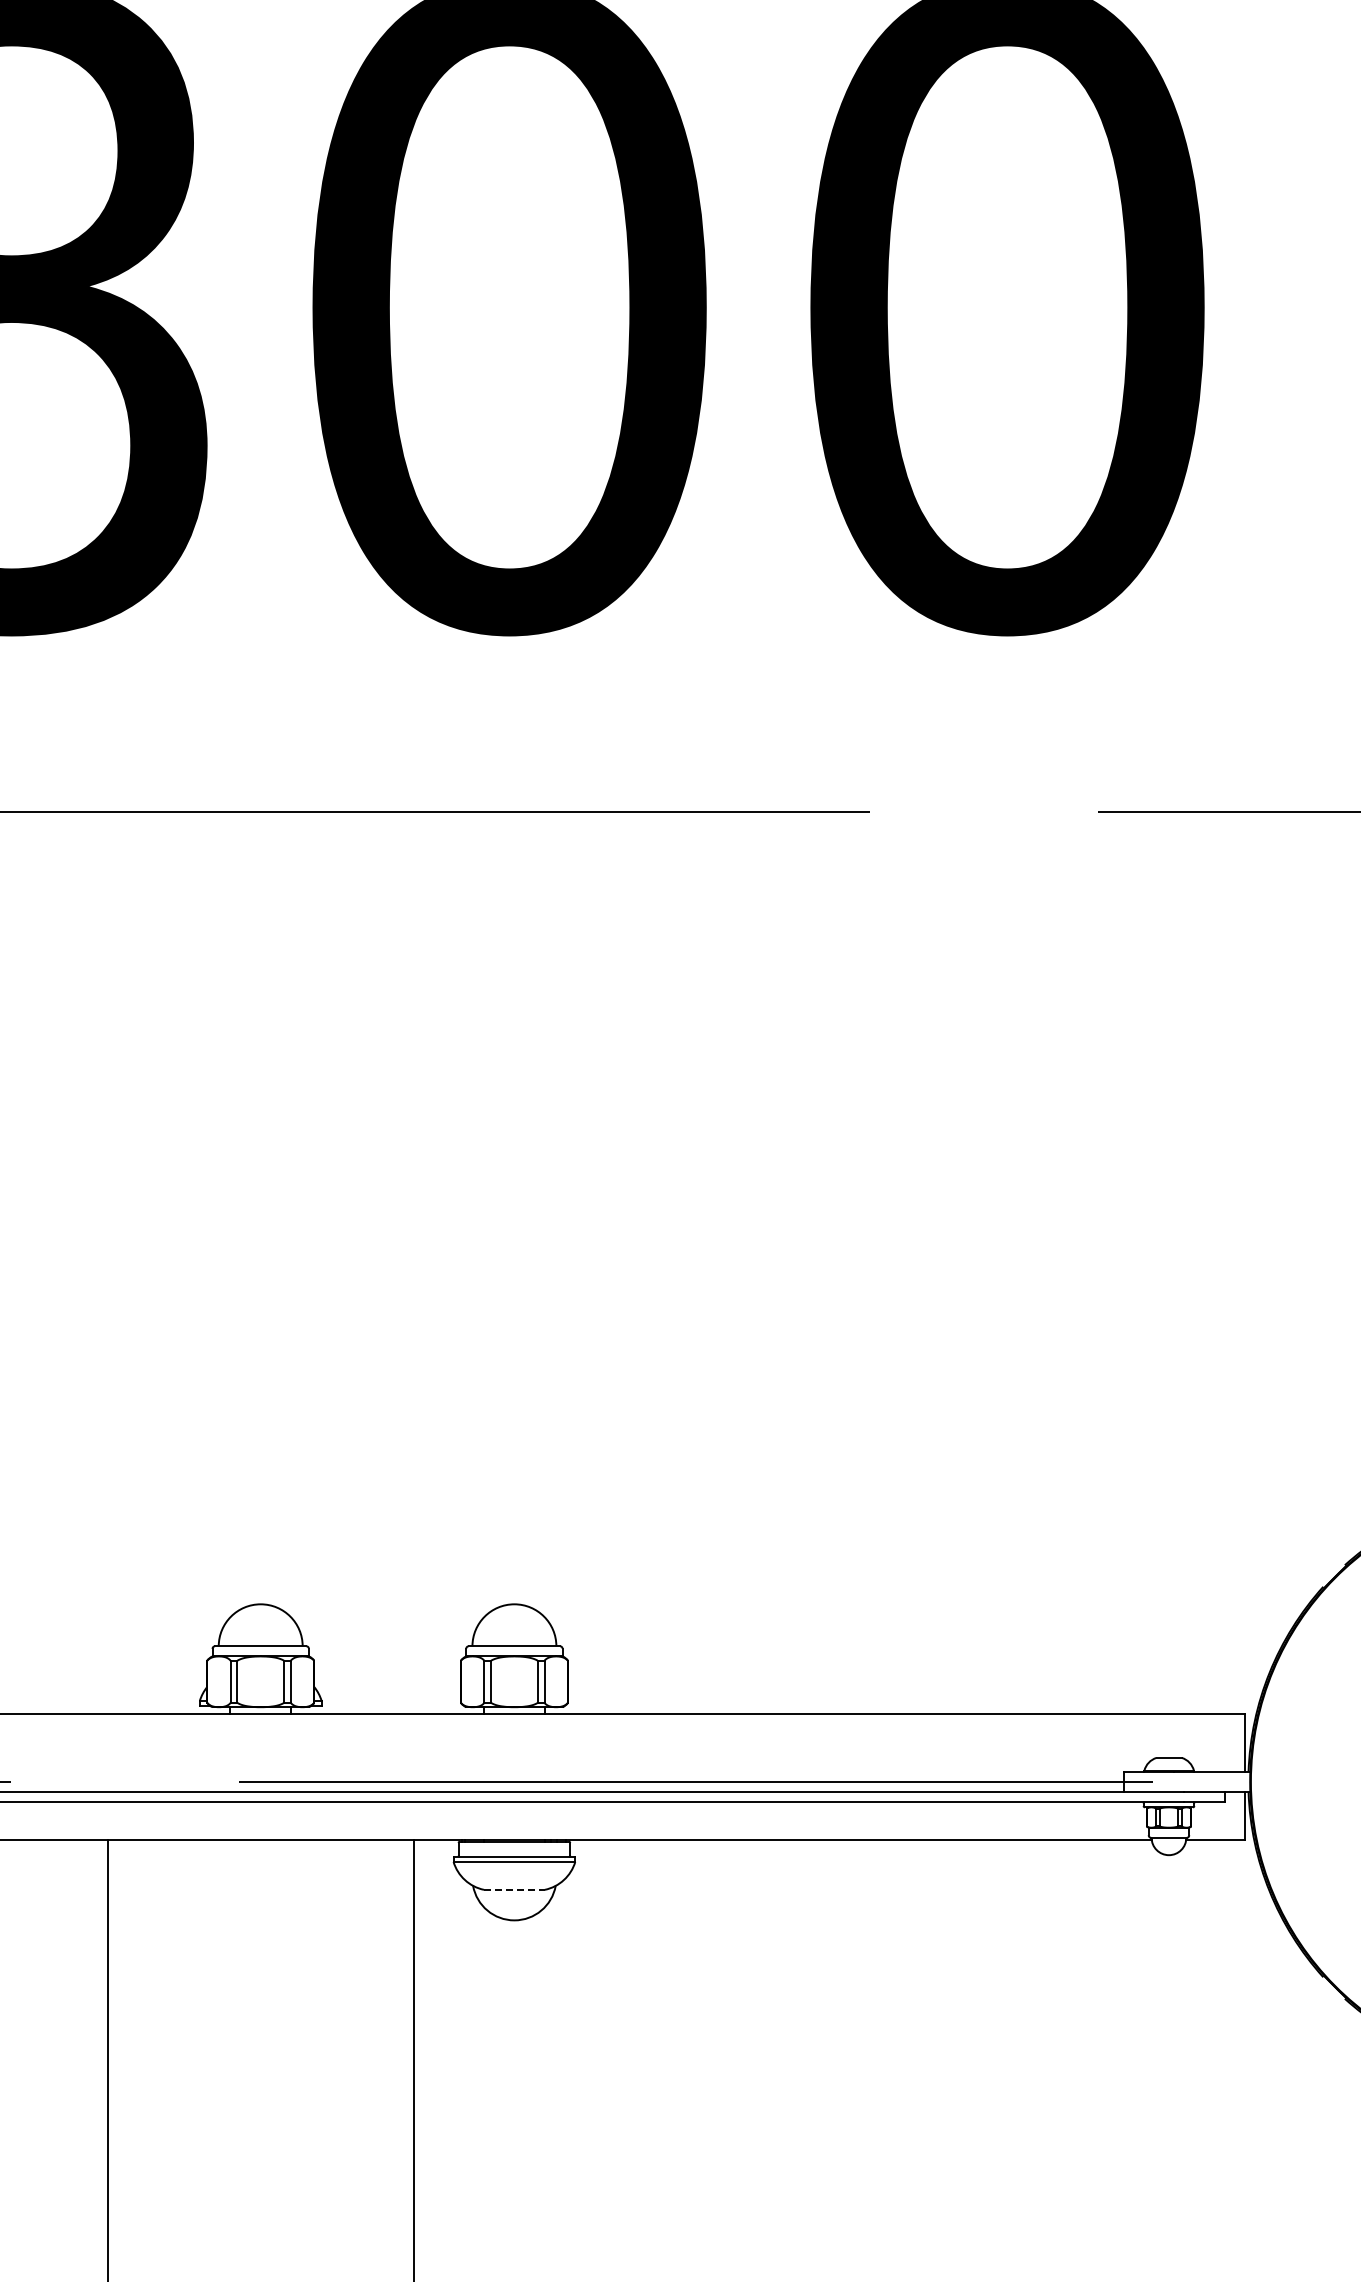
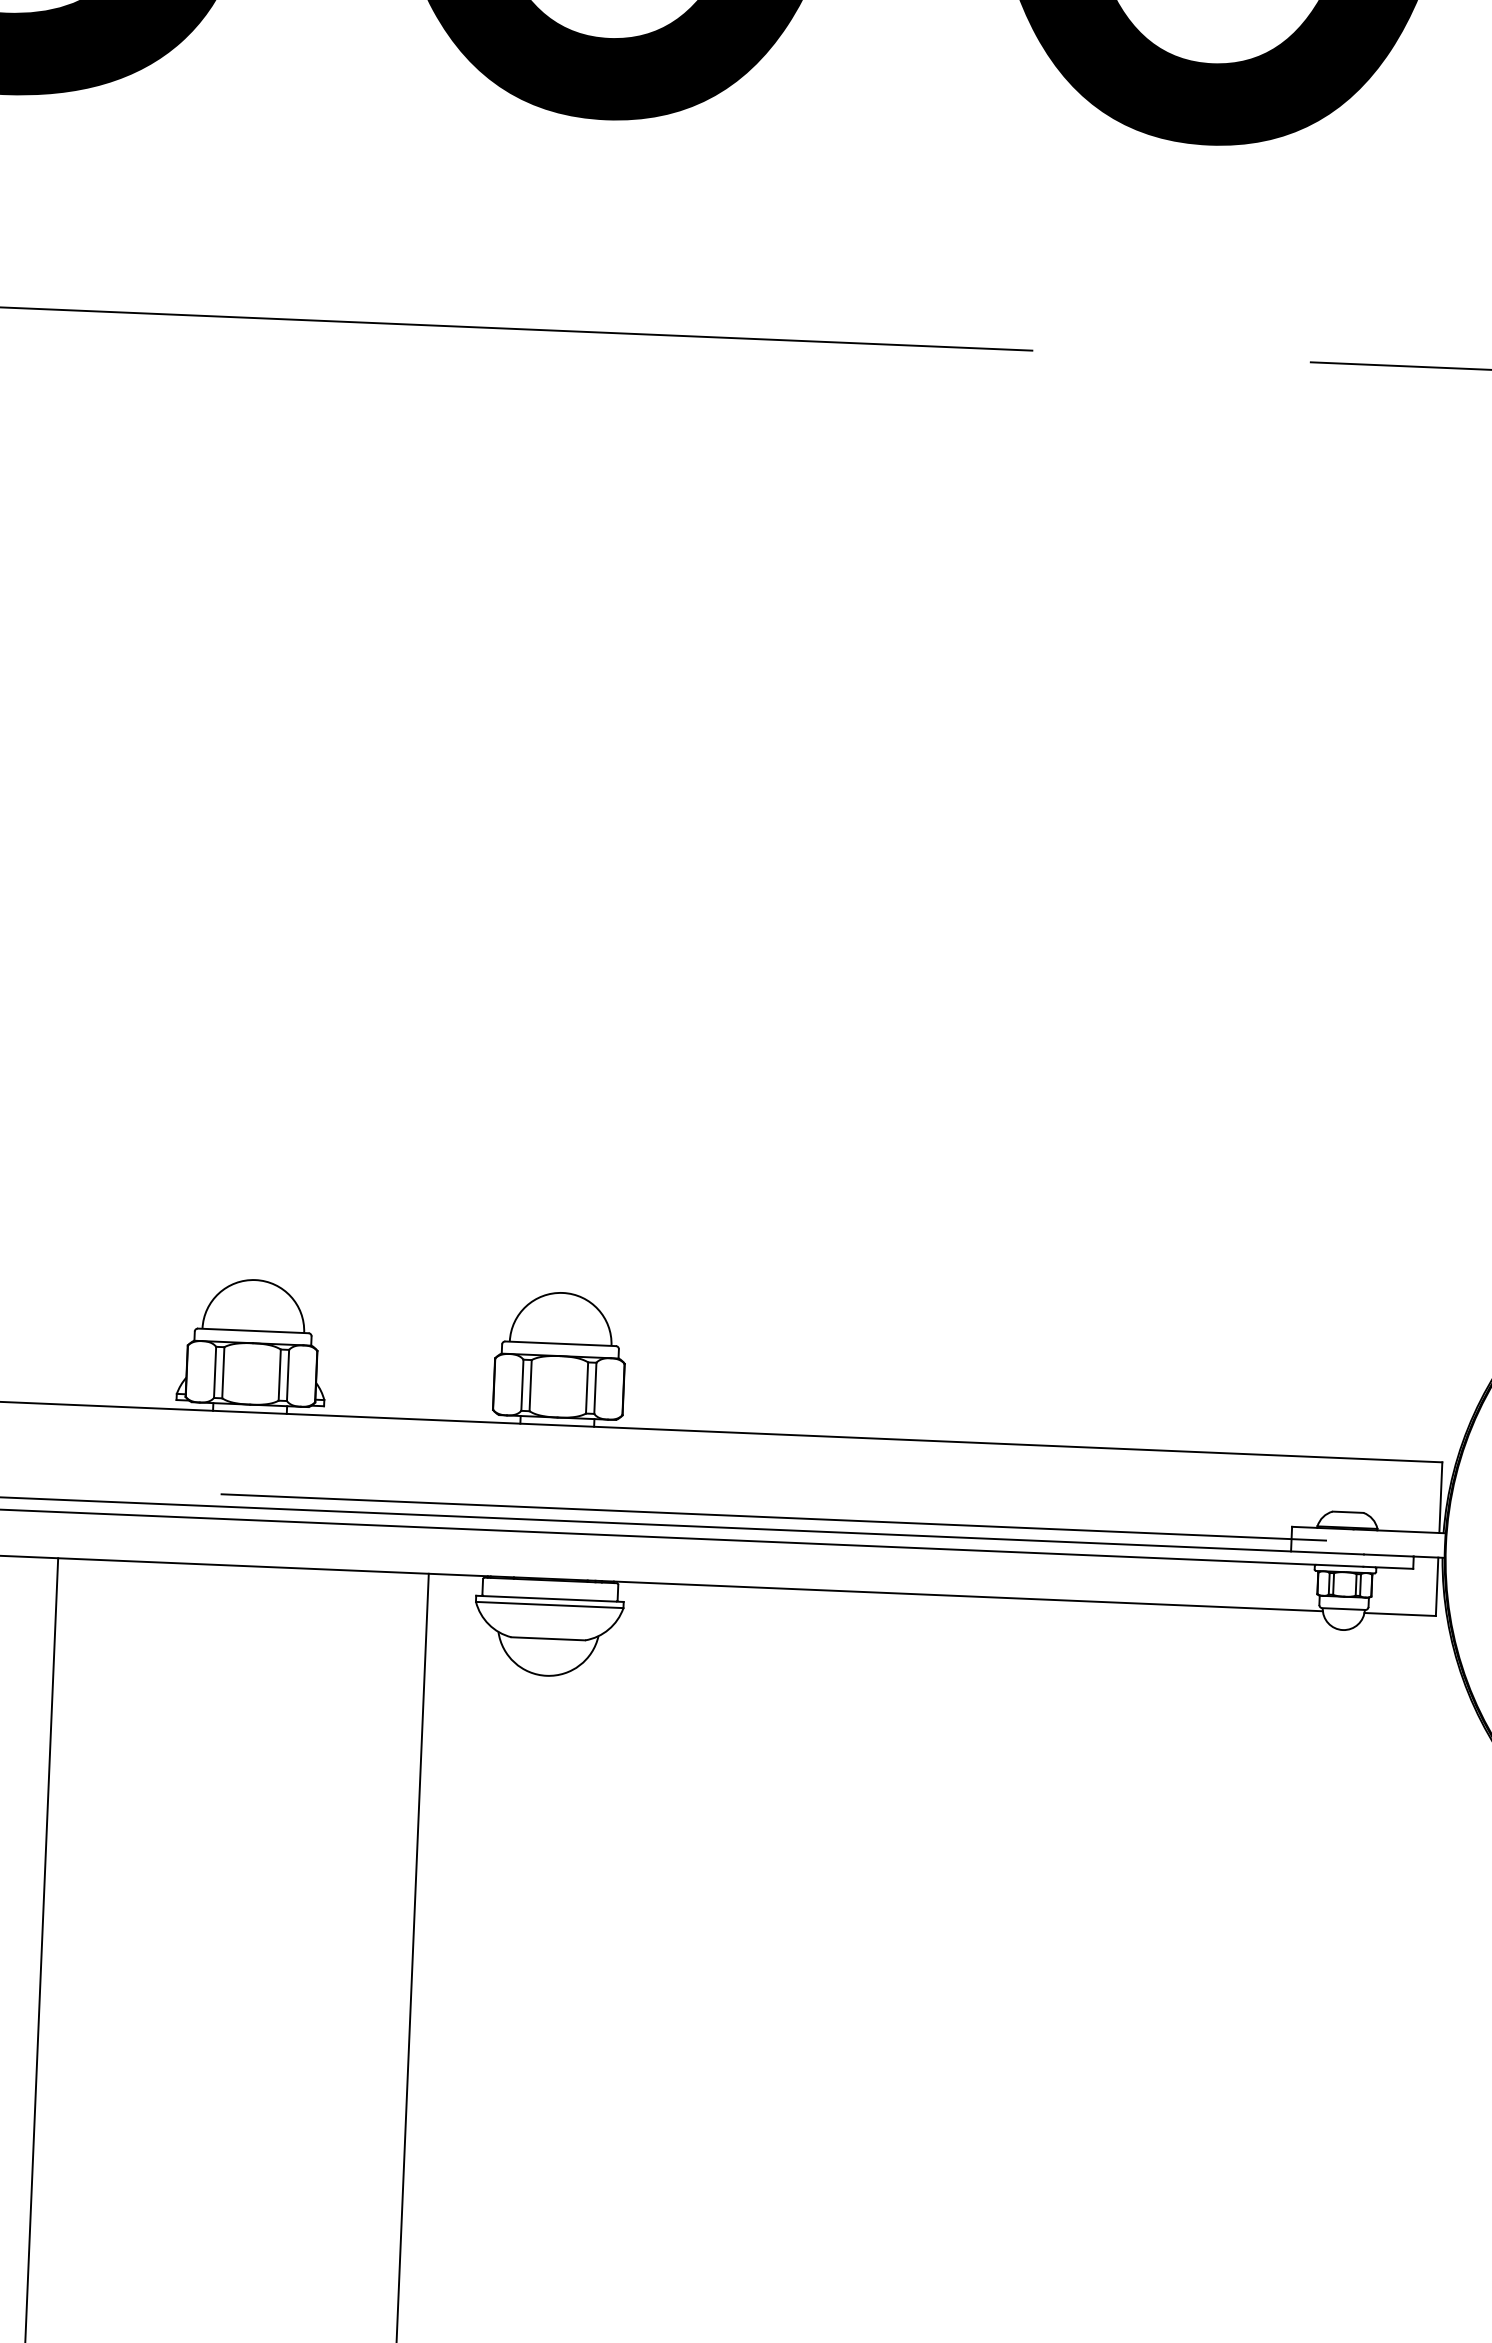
line: (514, 1889) -> (548, 1638), dashed -> solid

